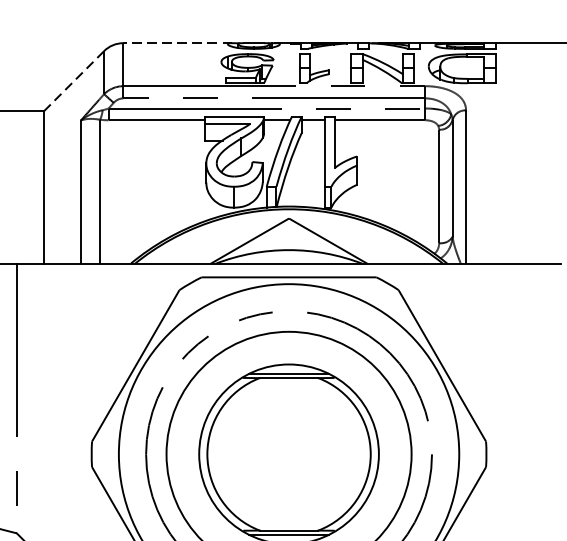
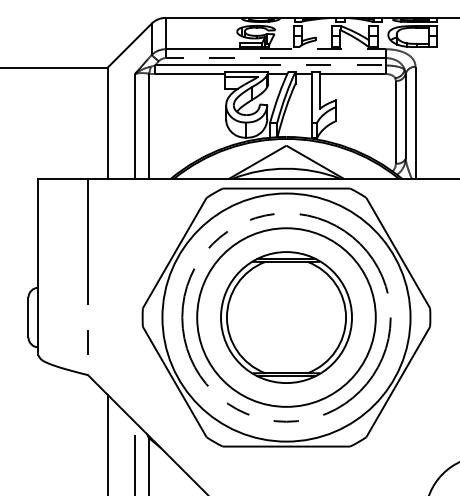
line: (177, 42) -> (205, 17), dashed -> solid
line: (73, 81) -> (129, 45), dashed -> solid

